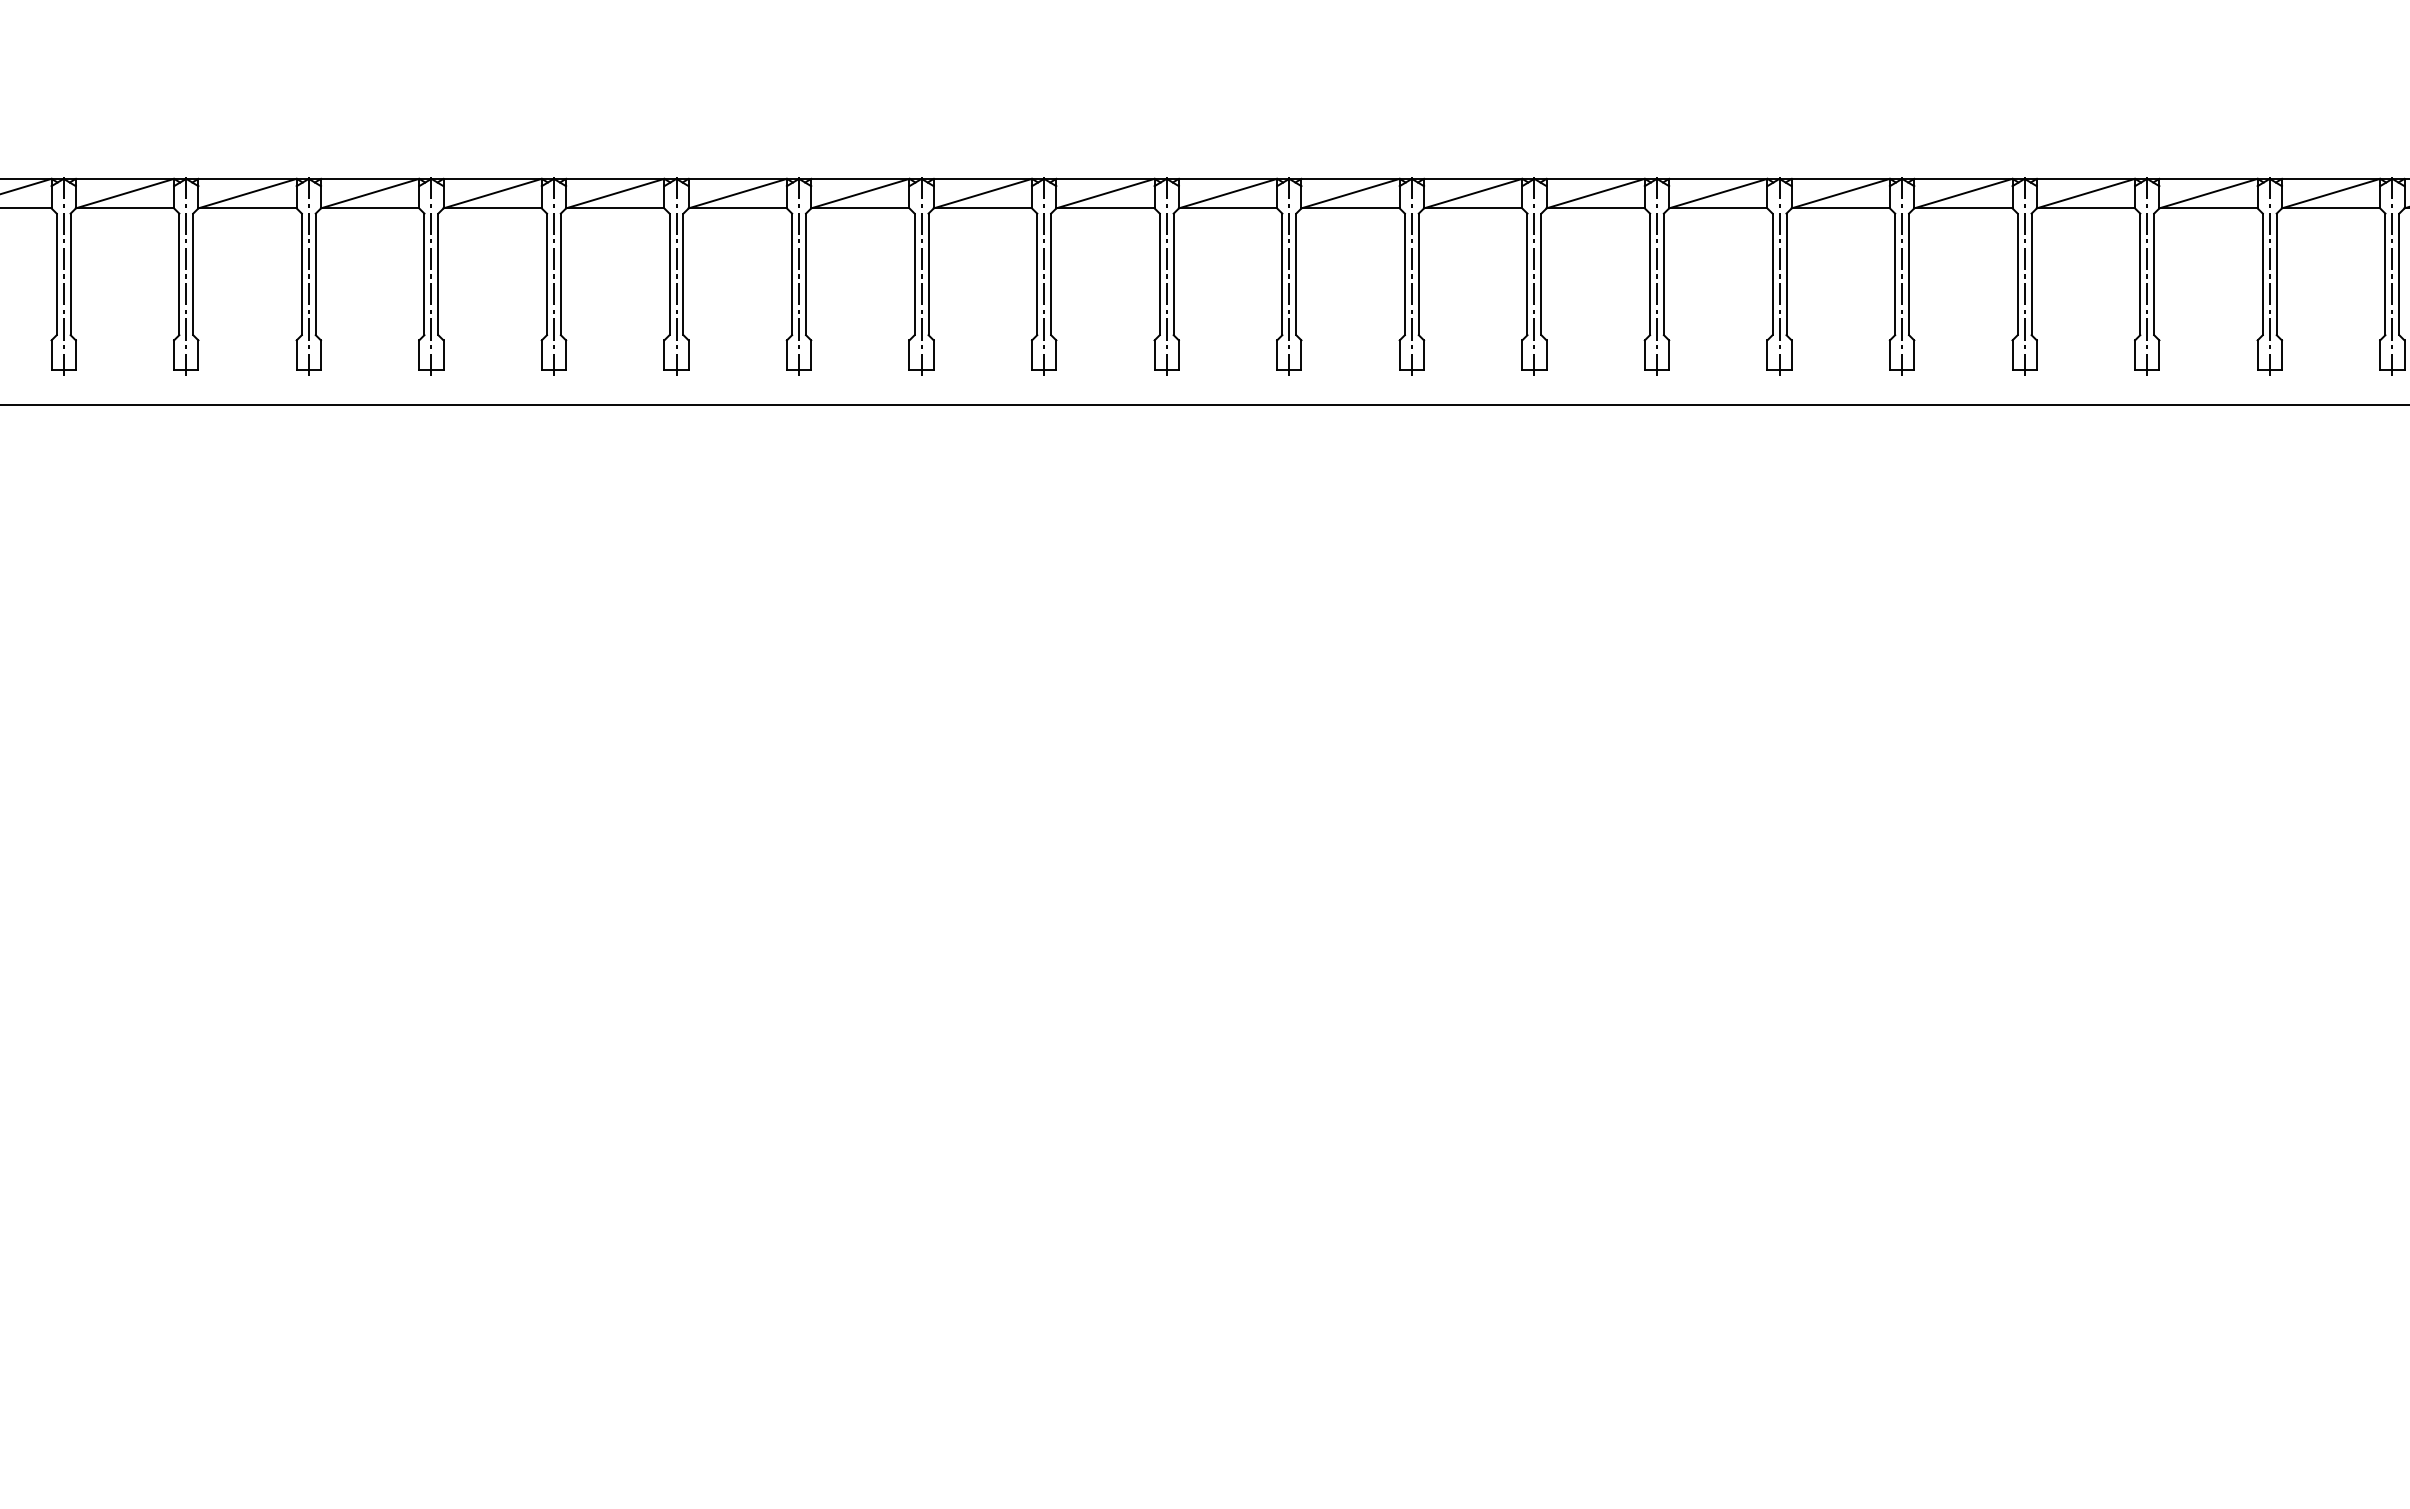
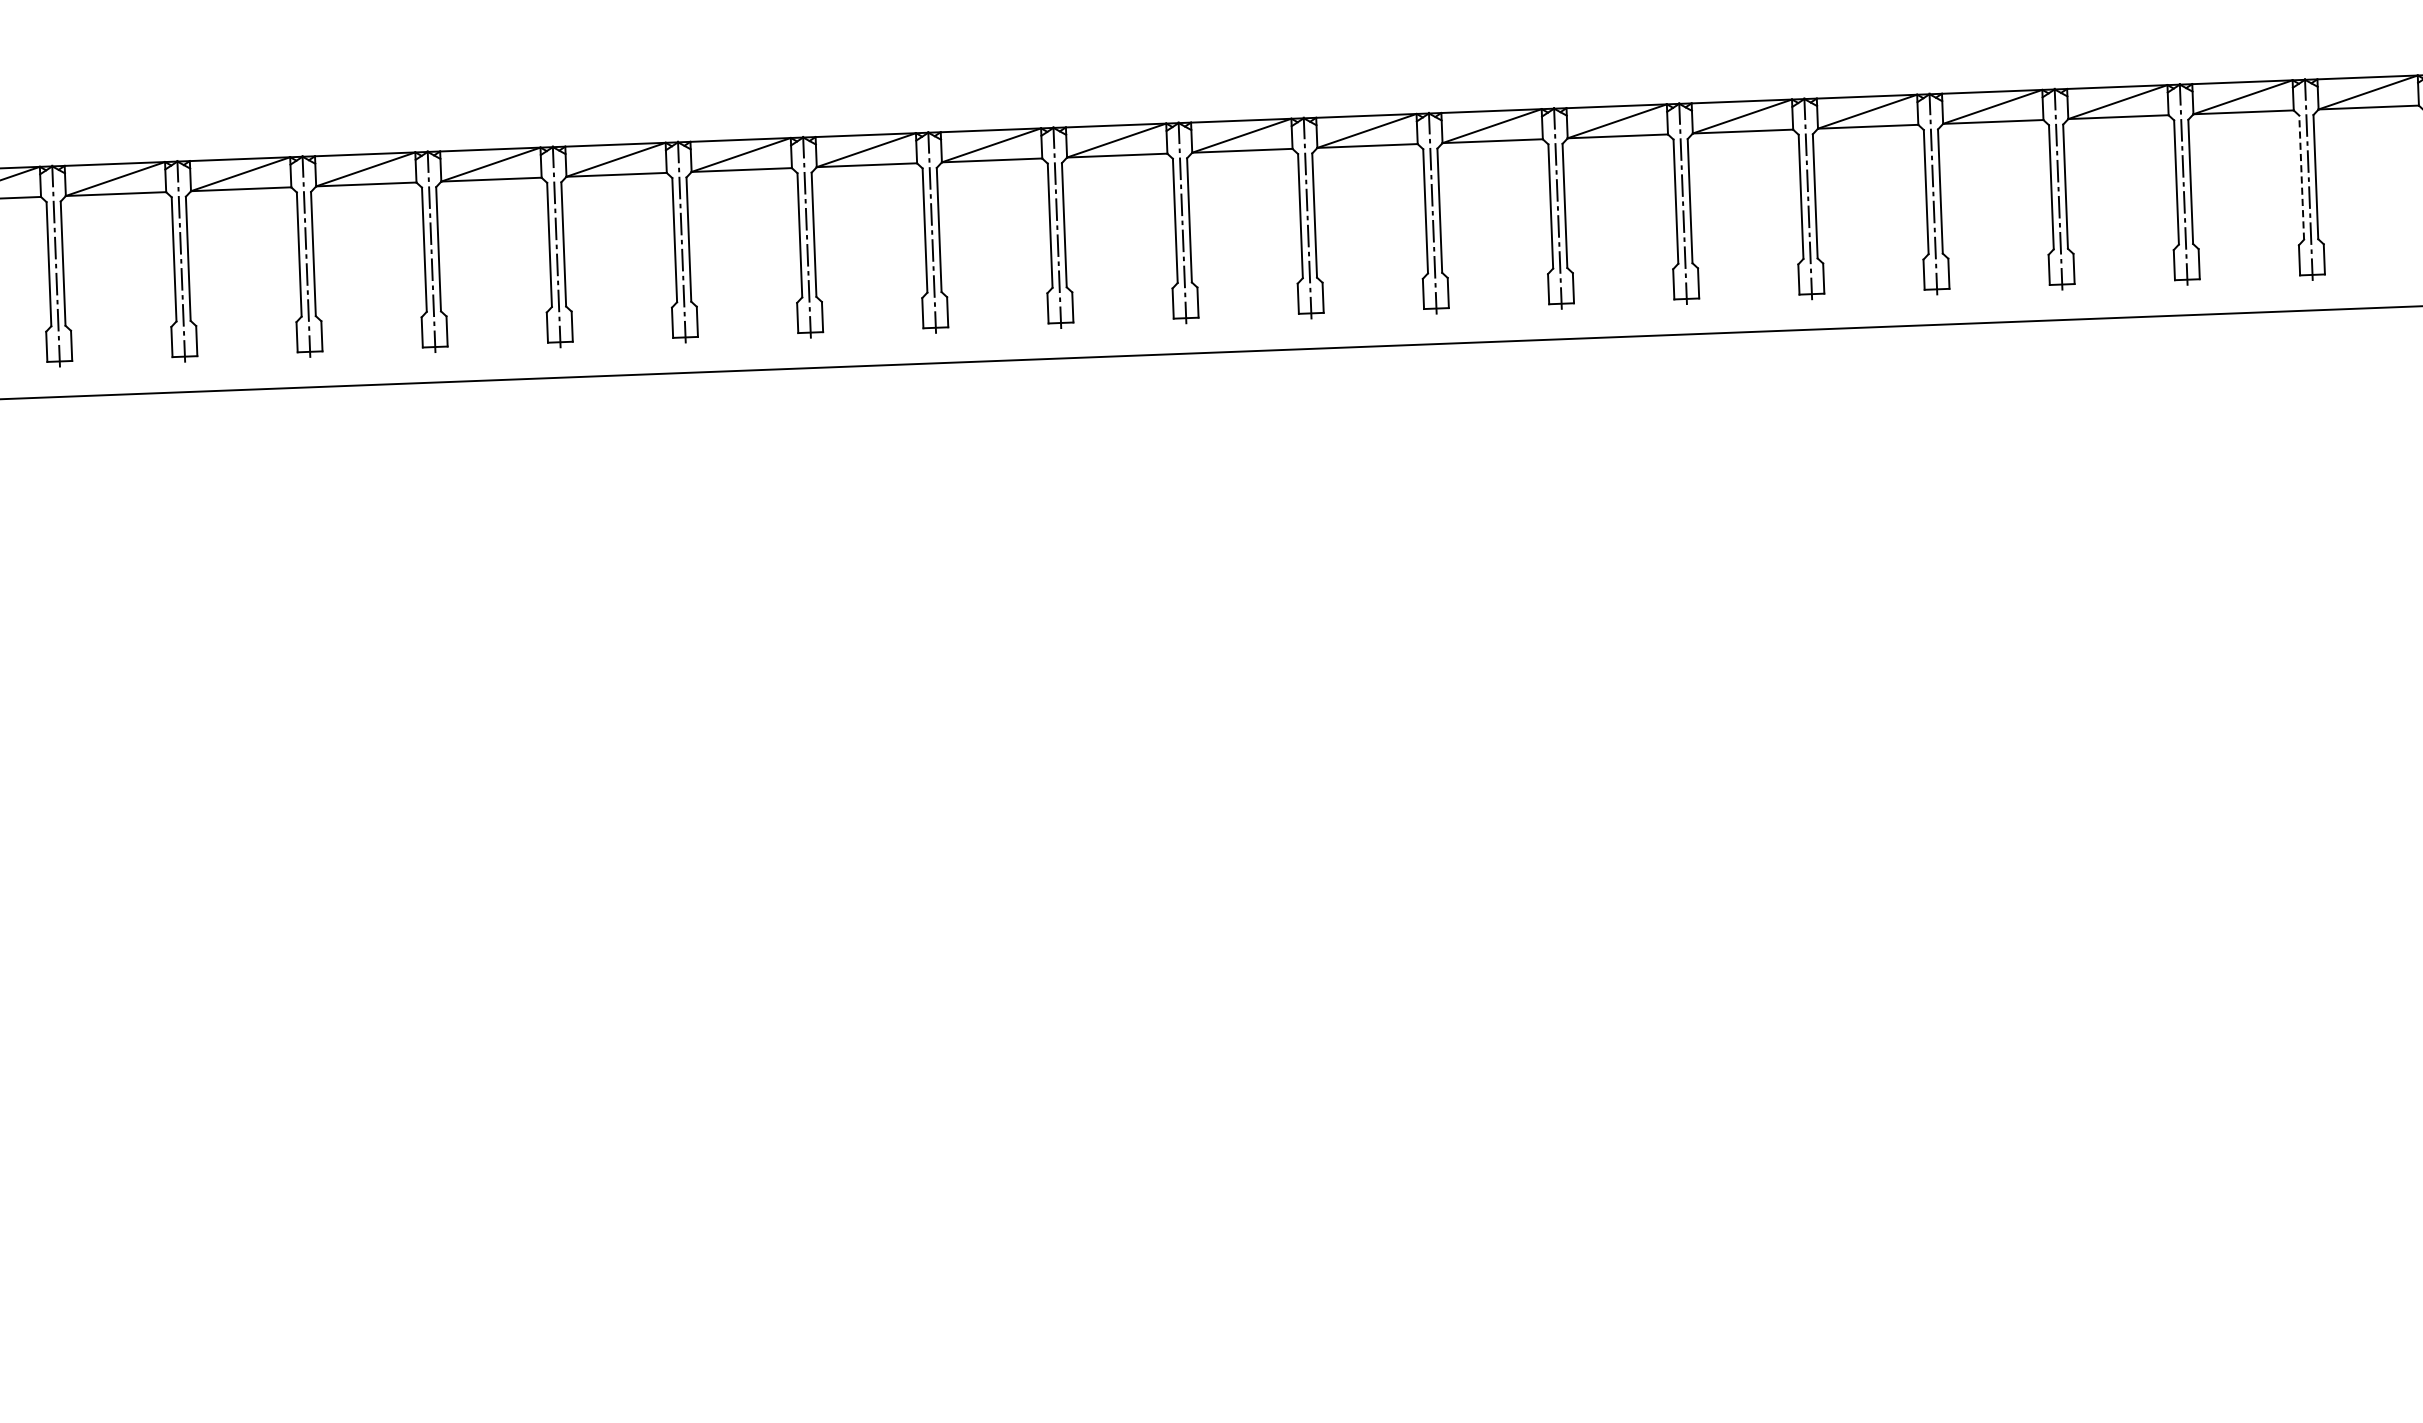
line: (2140, 274) -> (2301, 177), solid -> dashed

